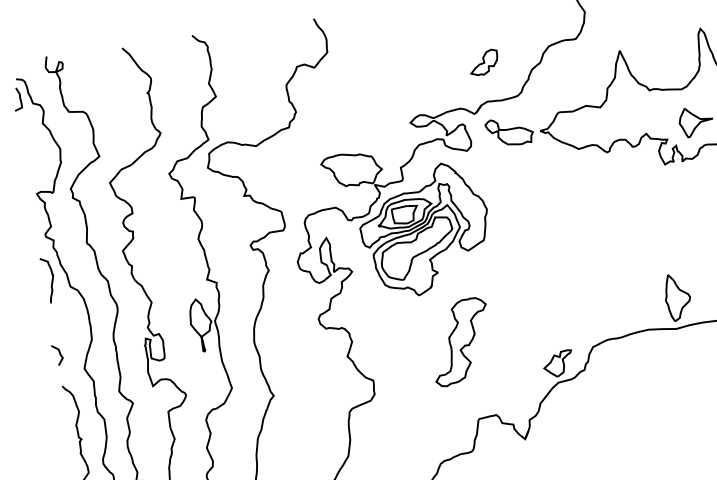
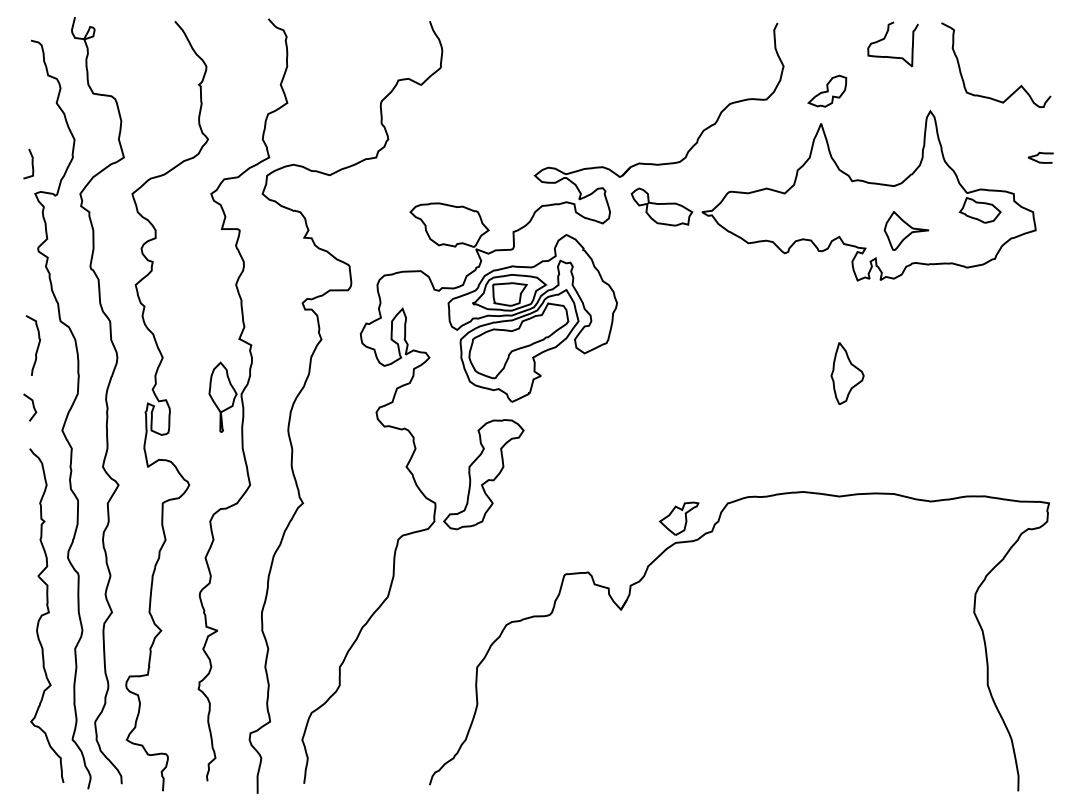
part: (483, 62) -> (827, 90), moved
curve: (19, 98) -> (31, 163), moved
curve: (51, 279) -> (37, 345), moved
part: (677, 297) -> (847, 373), moved
part: (460, 341) -> (483, 474), moved

